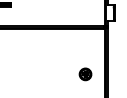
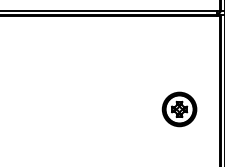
part: (85, 74) -> (179, 109), size x1.4

